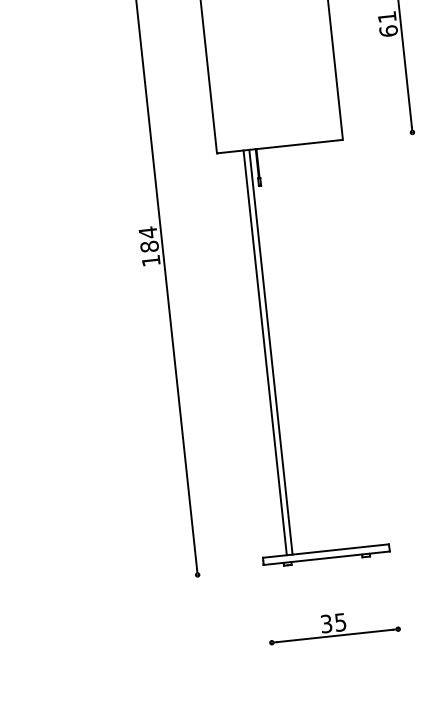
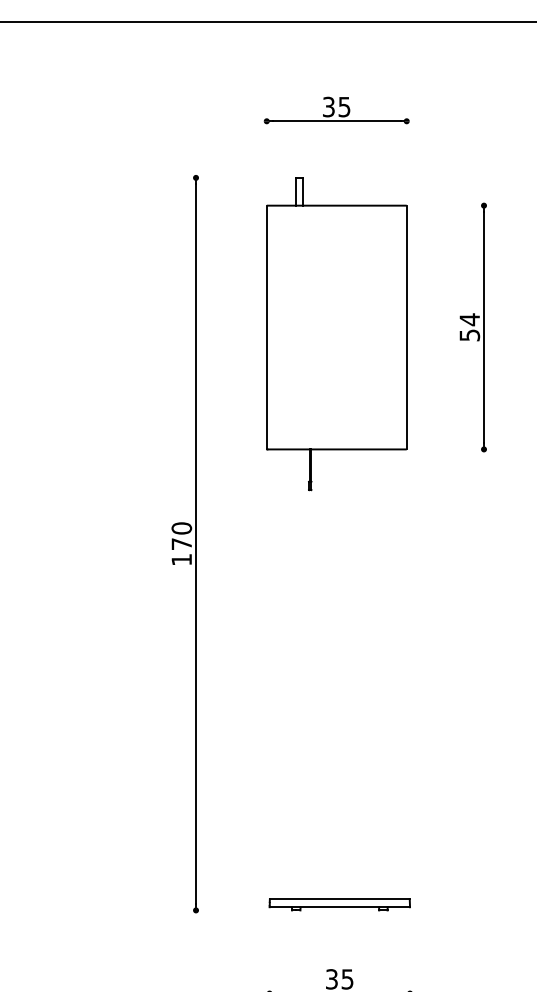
text: (387, 24) -> (469, 327), 61 -> 54
text: (148, 239) -> (181, 536), 184 -> 170
line: (270, 352) -> (302, 674), removed
line: (265, 353) -> (296, 674), removed

